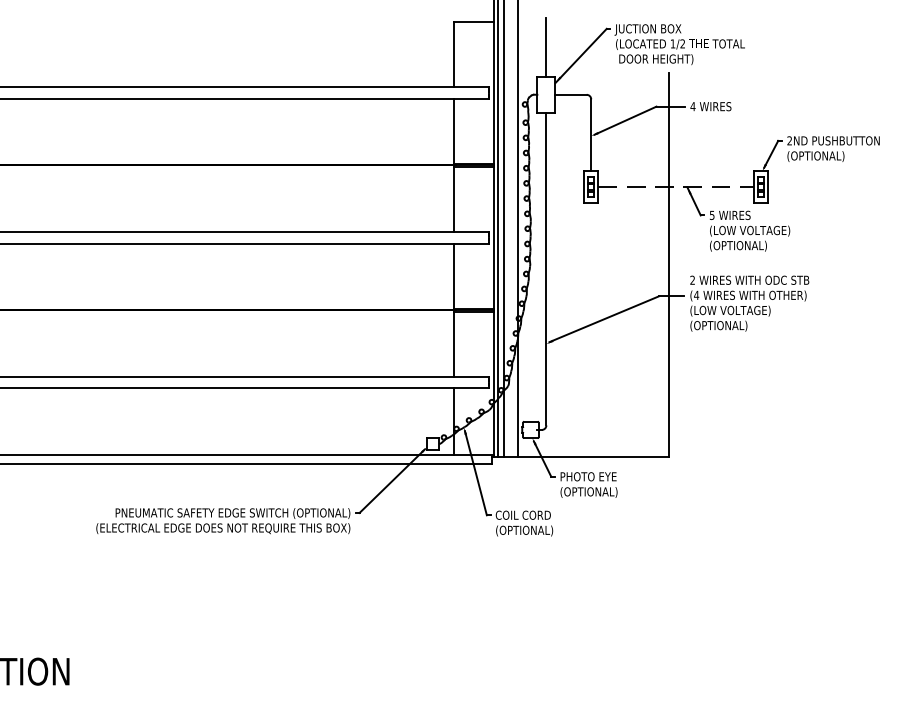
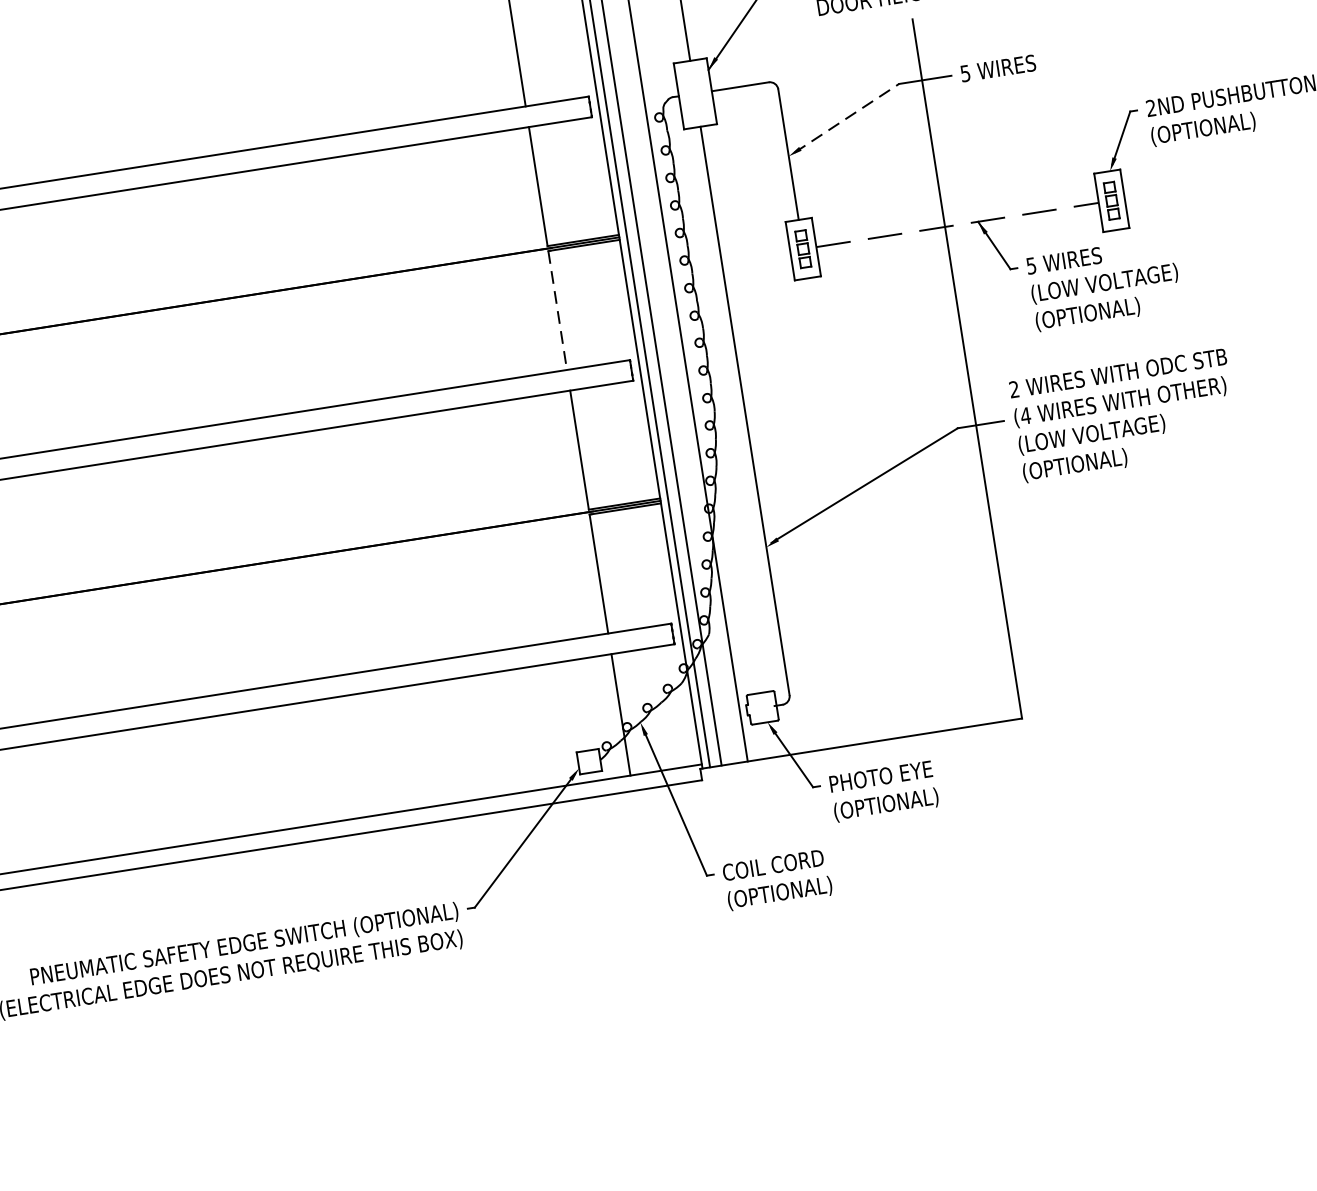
text: (692, 106) -> (964, 73), 4 -> 5
line: (625, 120) -> (846, 117), solid -> dashed
line: (454, 199) -> (558, 310), solid -> dashed

